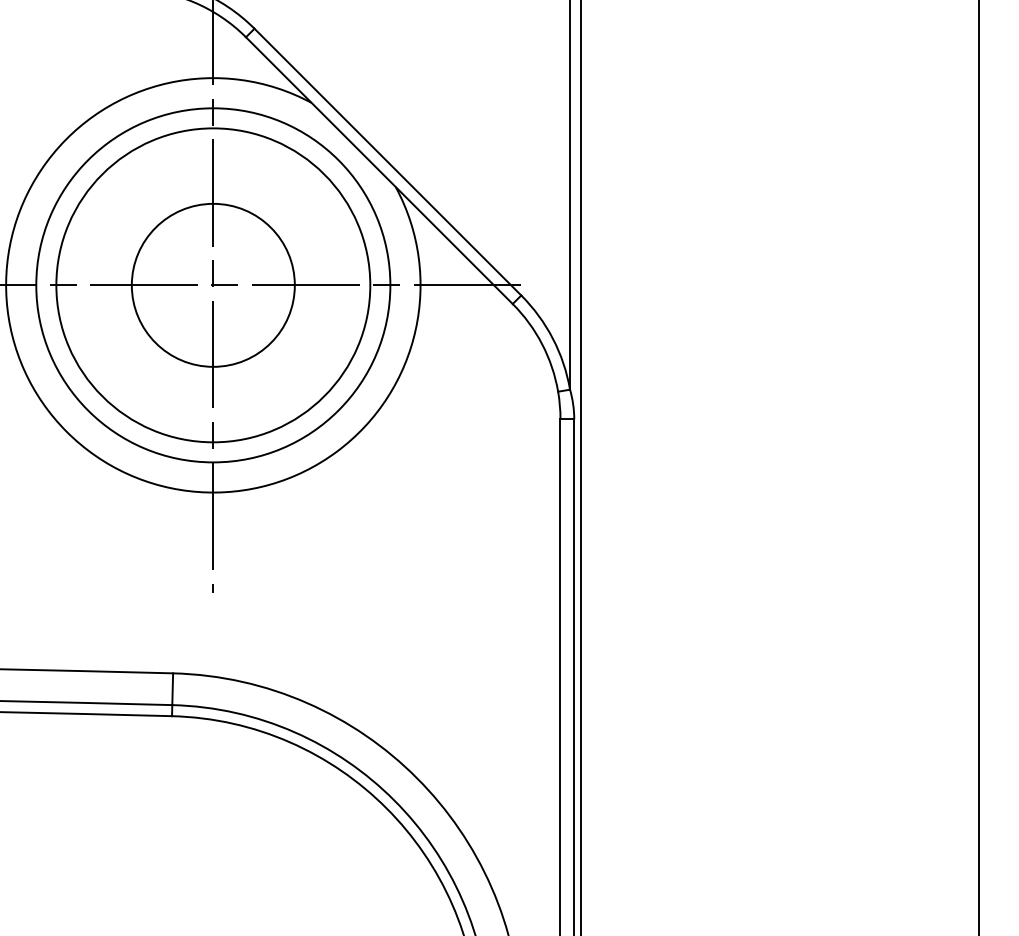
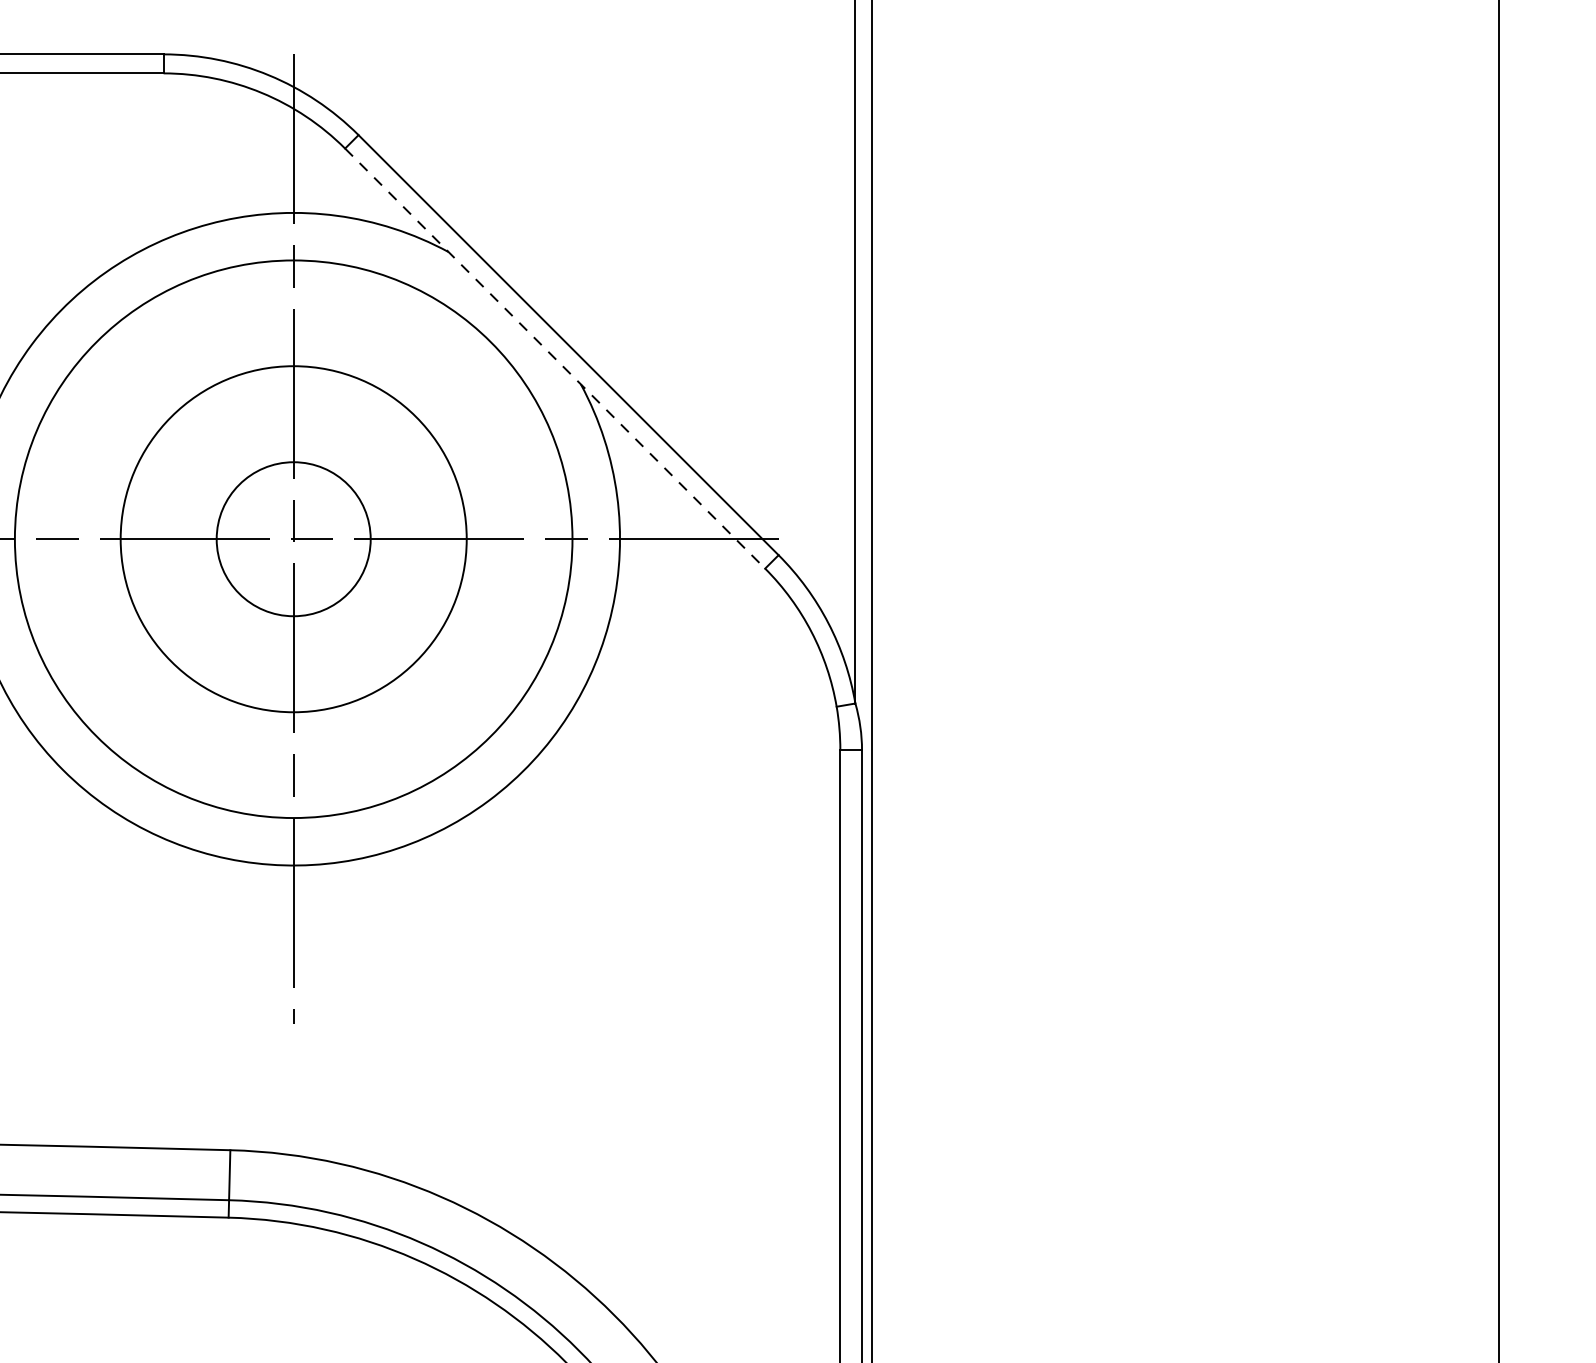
line: (379, 170) -> (555, 358), solid -> dashed
circle: (212, 284) -> (292, 537), size x0.6
circle: (213, 285) -> (293, 539), size x0.7

